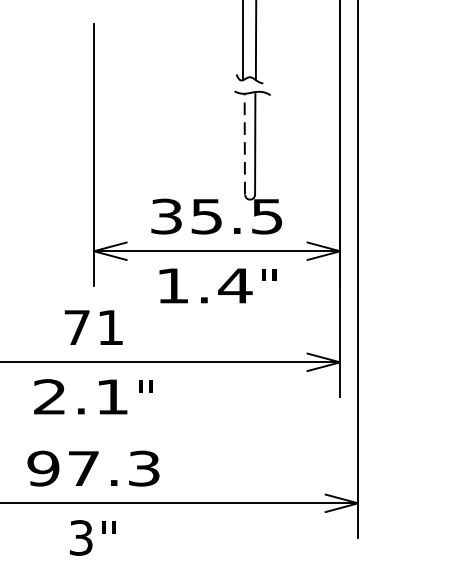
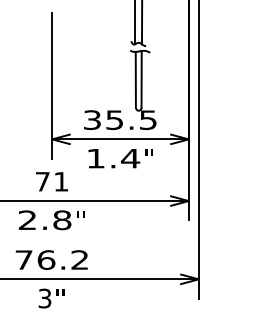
line: (244, 143) -> (135, 79), dashed -> solid
text: (112, 397) -> (62, 220), 2.1 -> 2.8
text: (92, 467) -> (51, 259), 97.3 -> 76.2

